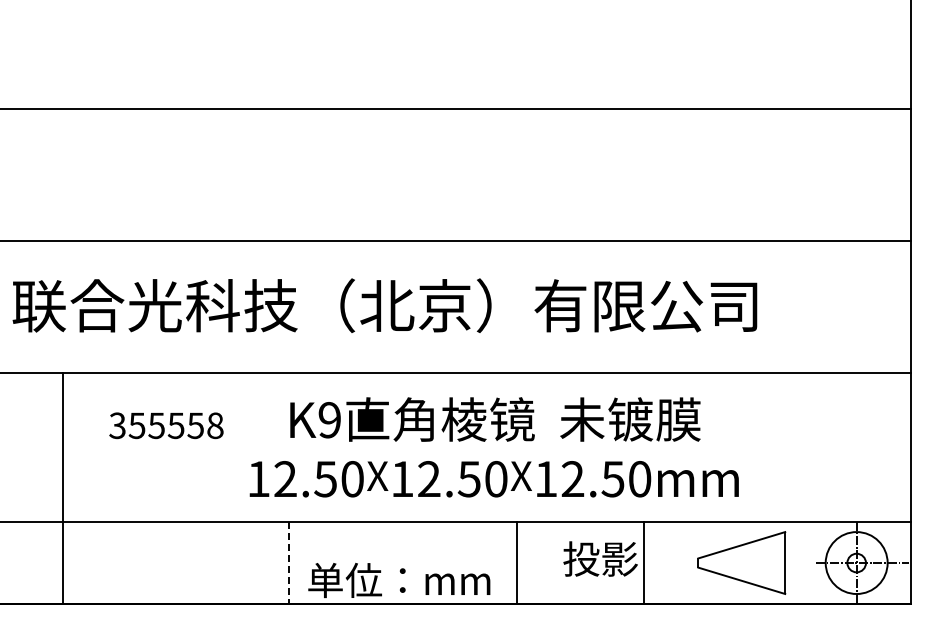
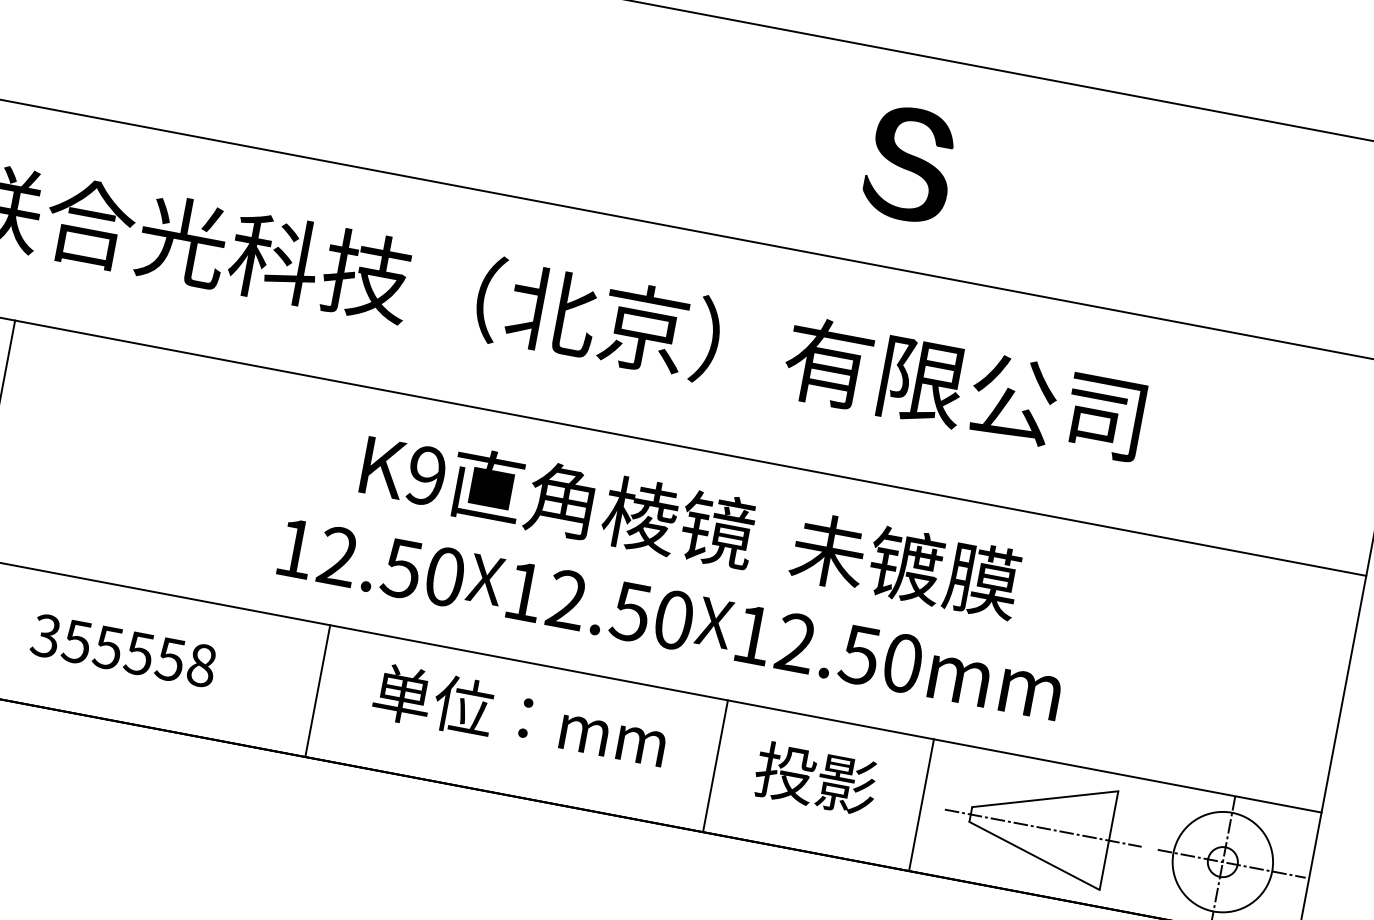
part: (587, 175) -> (910, 163), added
text: (166, 425) -> (124, 650), moved
line: (517, 562) -> (716, 765), moved
line: (643, 562) -> (921, 804), moved
line: (288, 563) -> (317, 691), dashed -> solid
line: (743, 563) -> (1042, 828), added
text: (399, 580) -> (520, 717), moved

